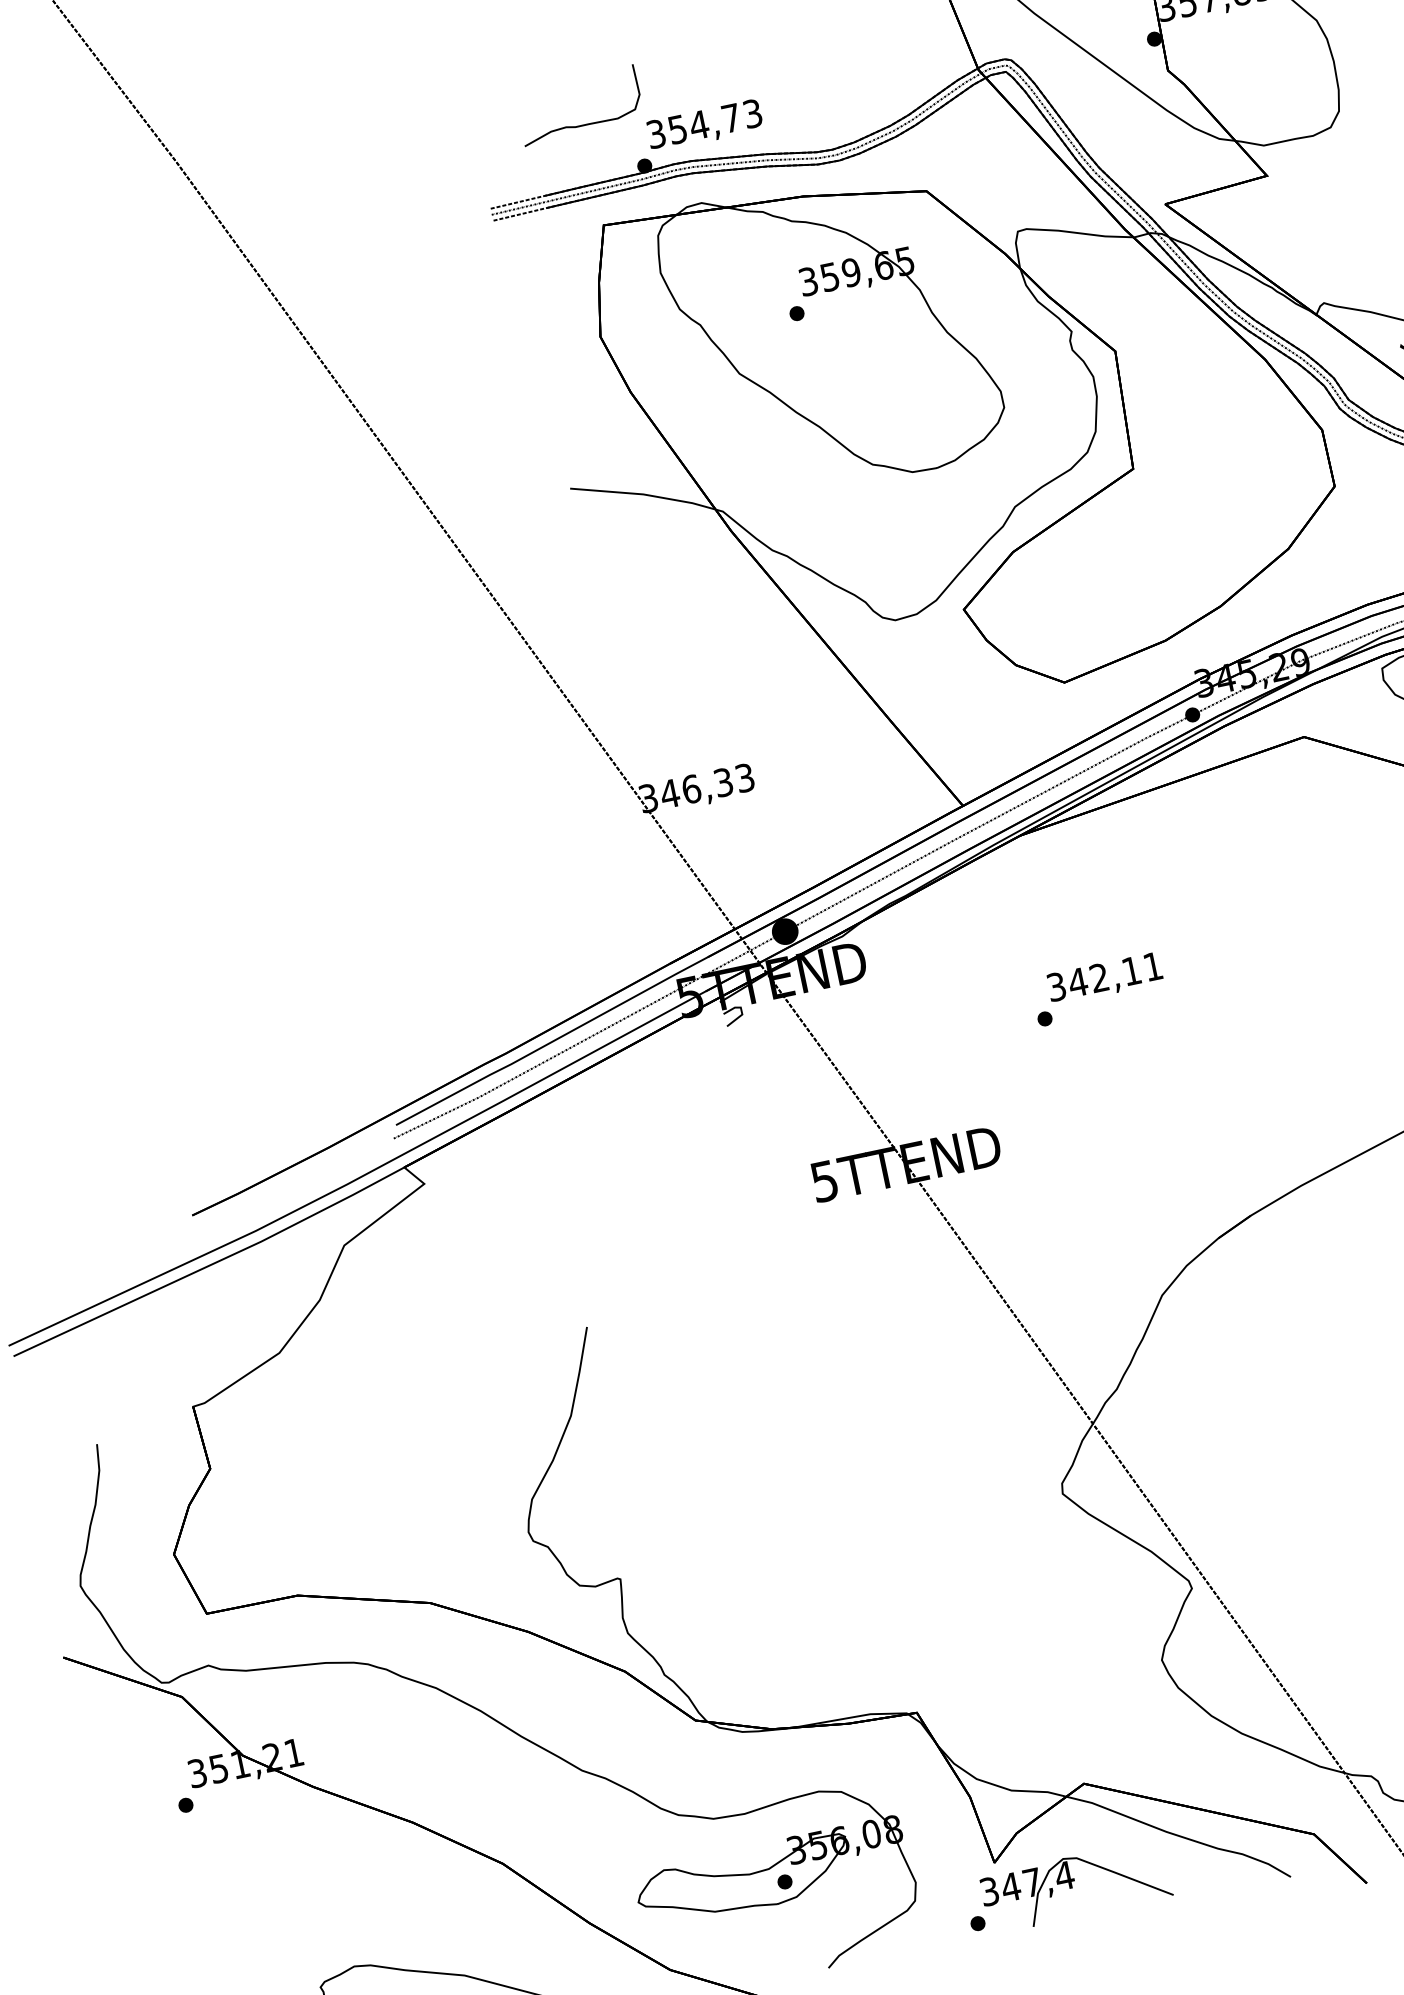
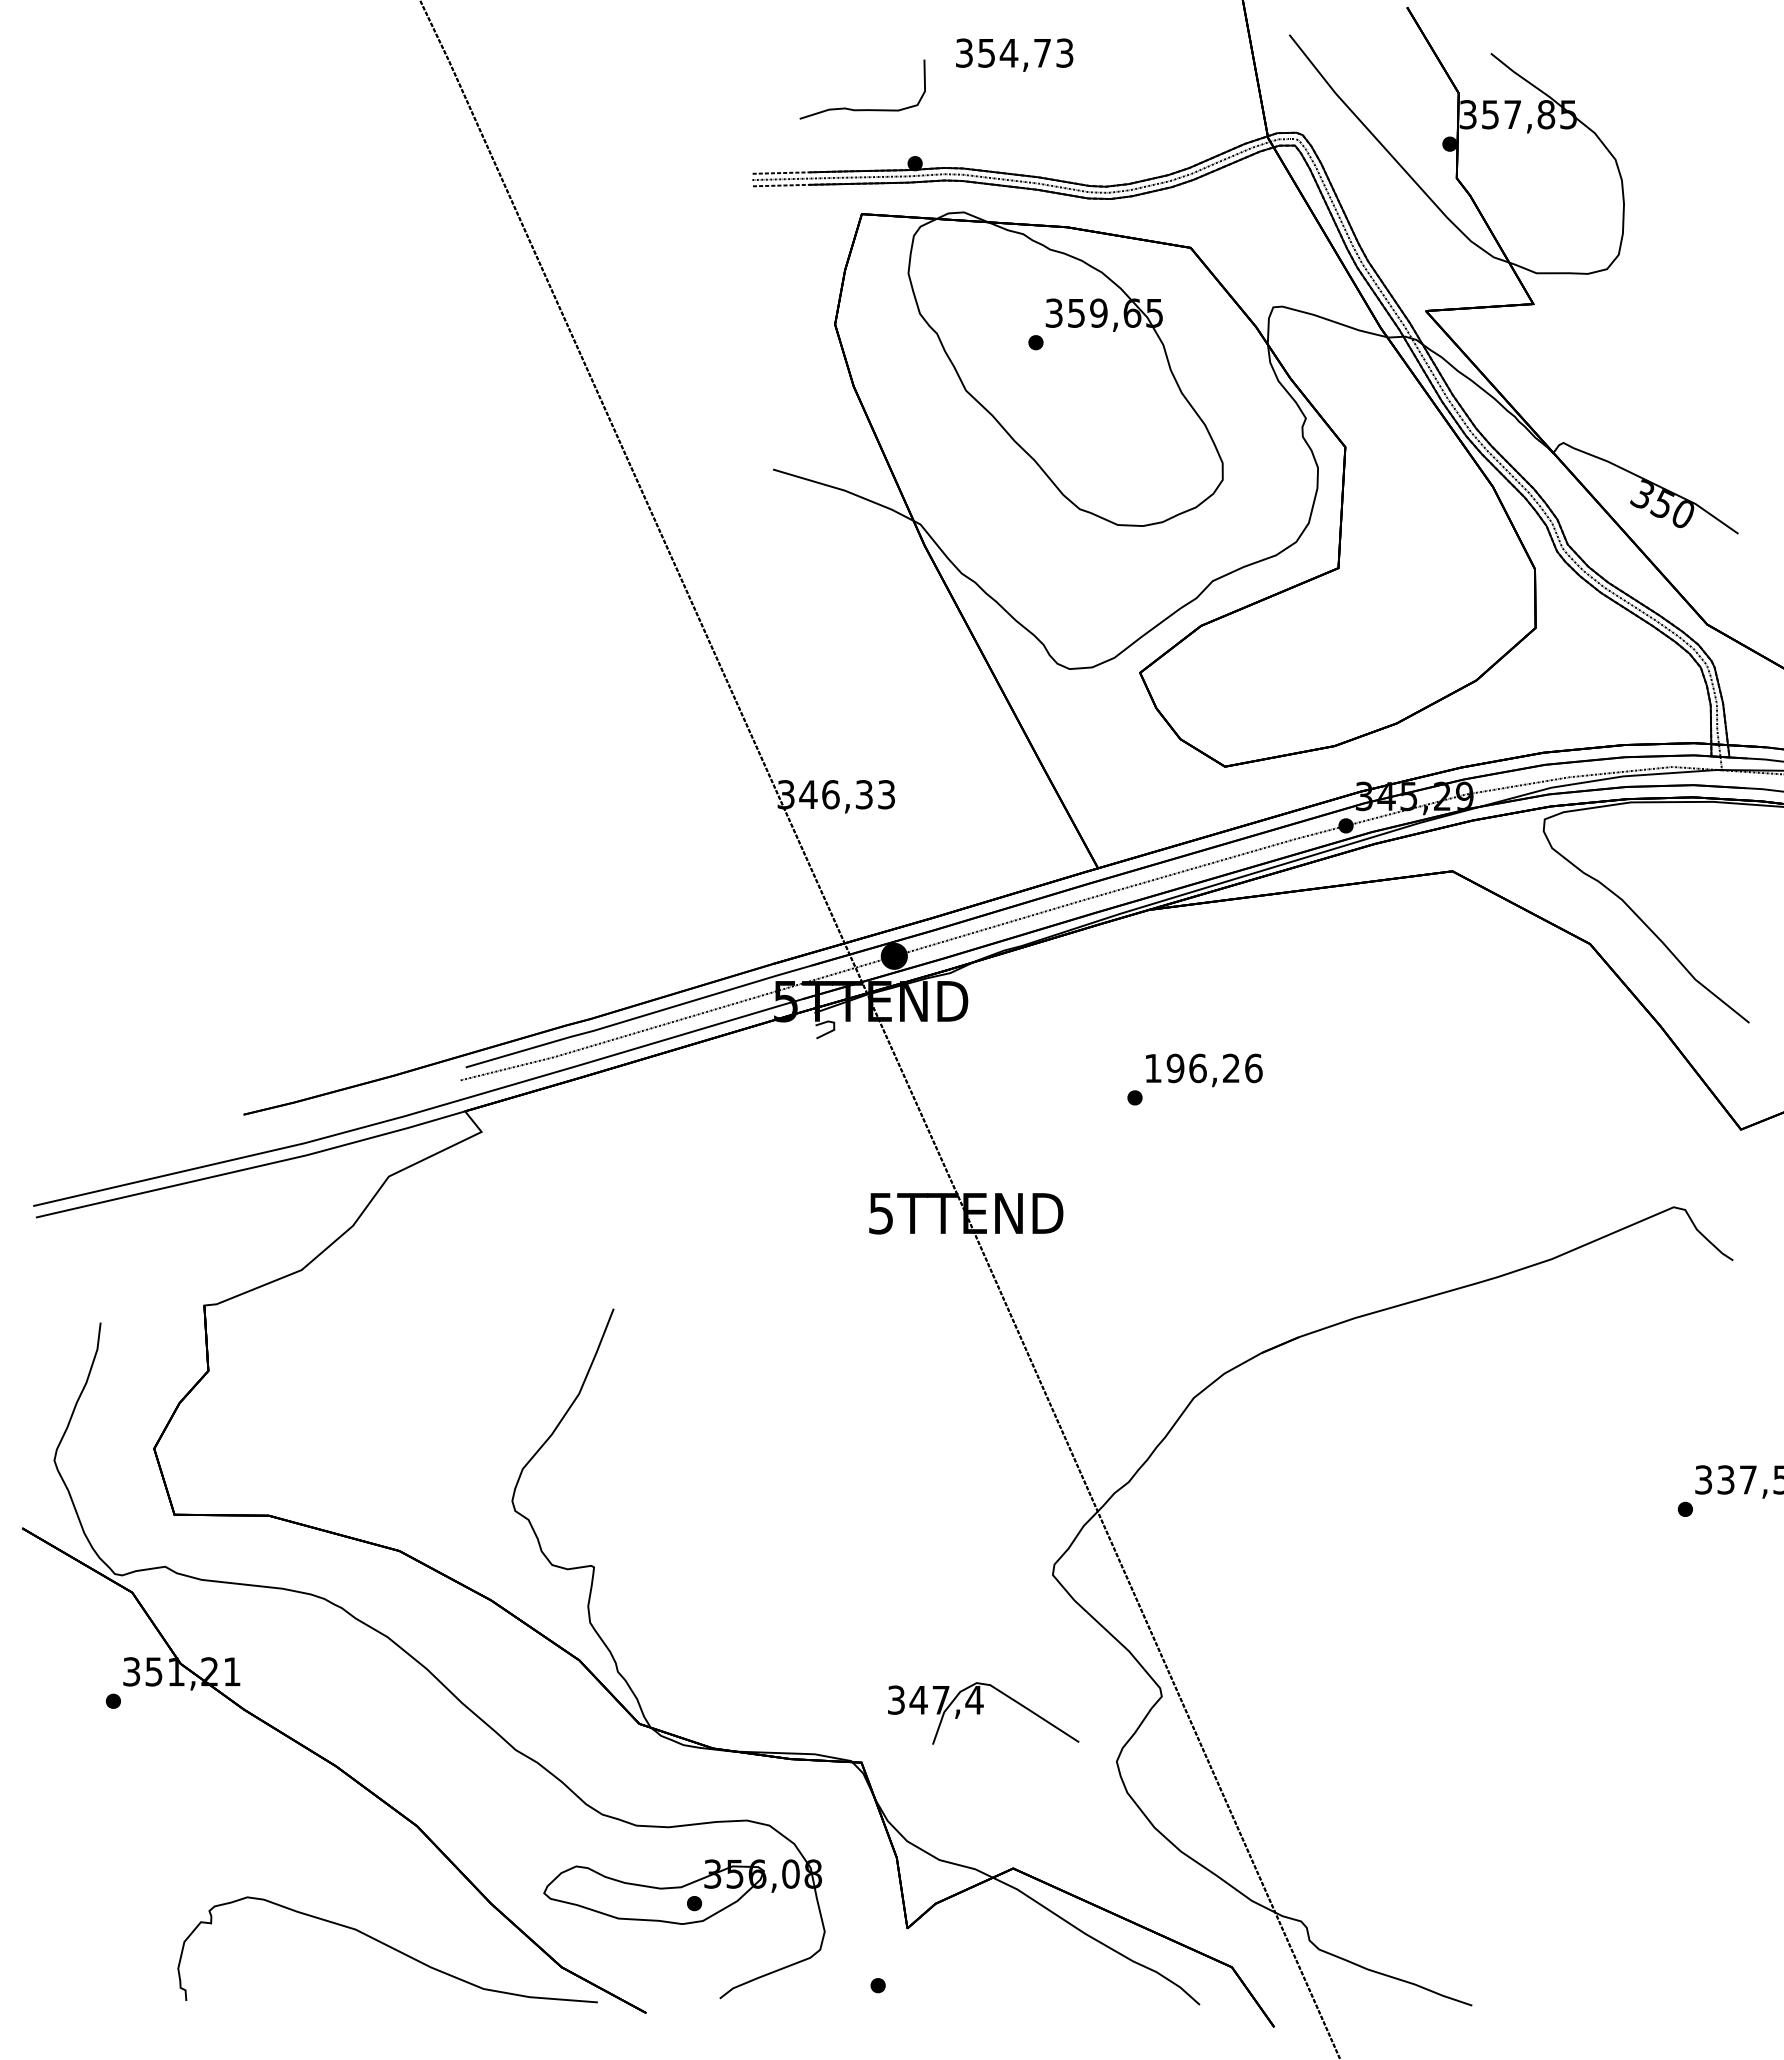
text: (704, 125) -> (1014, 54), moved
text: (1104, 976) -> (1203, 1068), 342,11 -> 196,26
part: (1075, 1886) -> (983, 1713), moved

